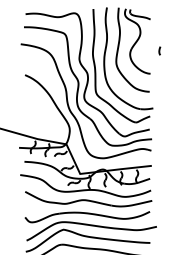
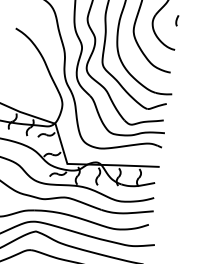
curve: (159, 50) -> (176, 20), moved

